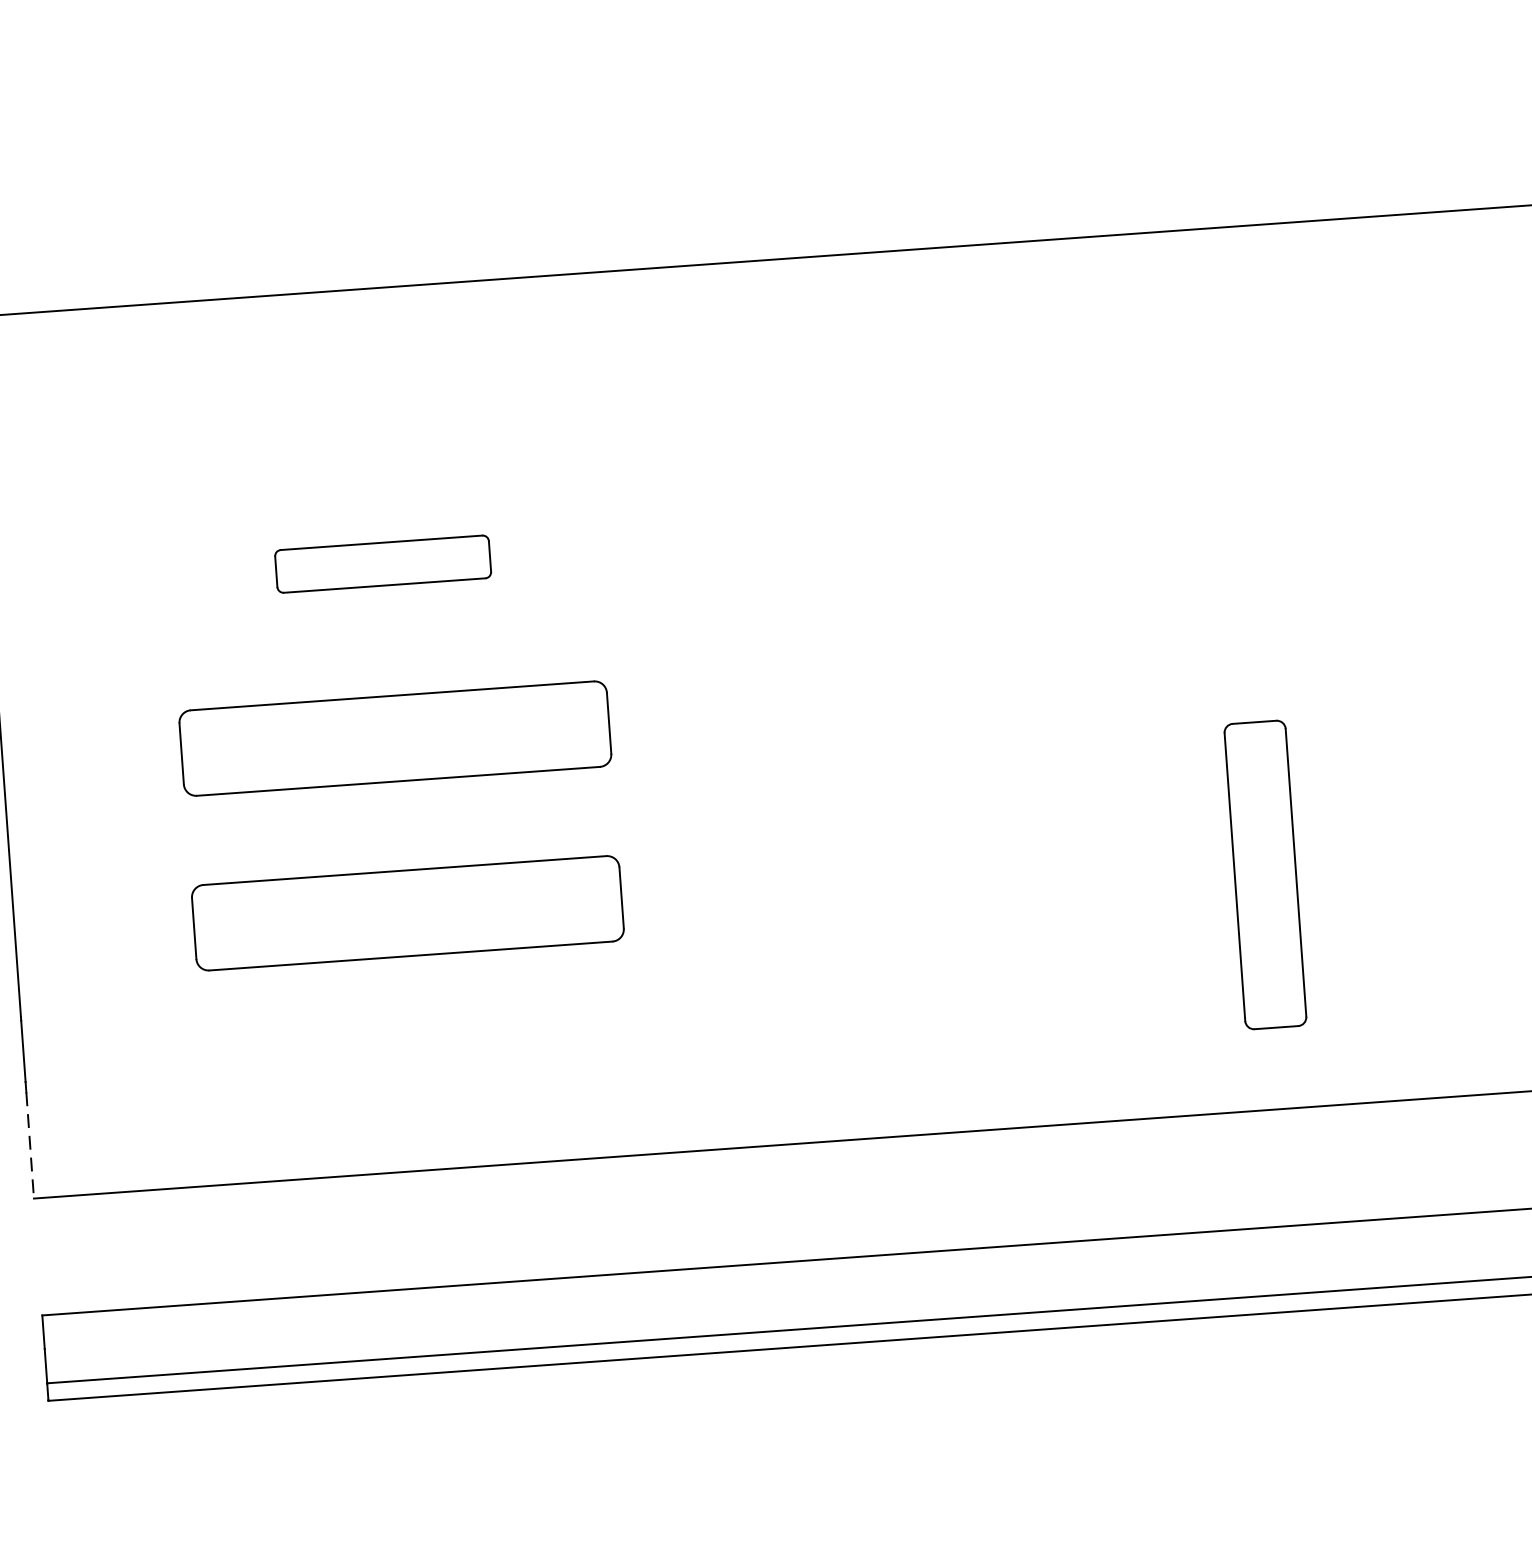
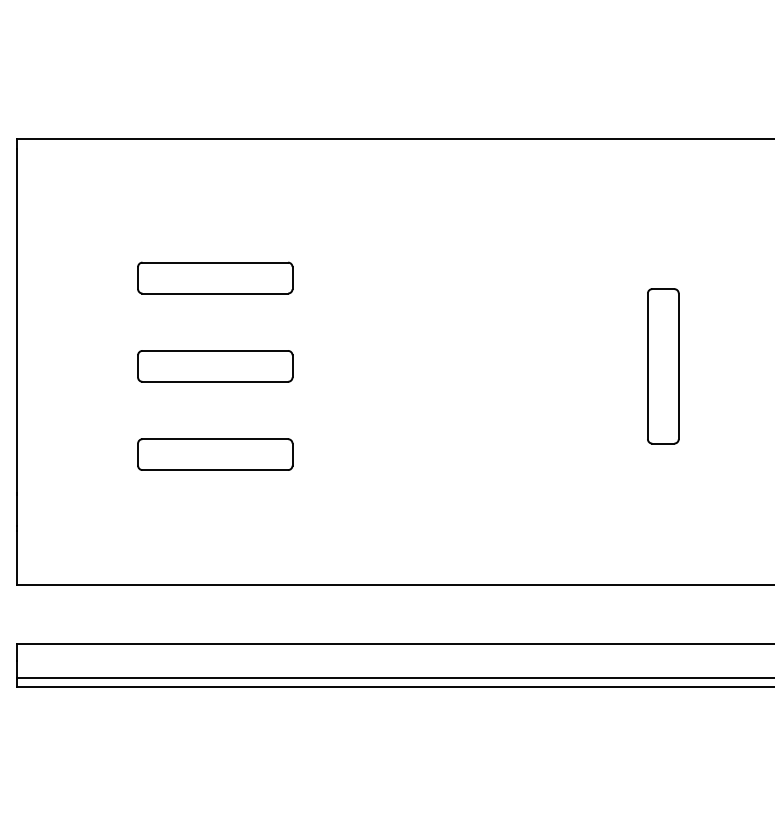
part: (383, 563) -> (215, 277), size x1.43
part: (395, 738) -> (215, 366), size x0.71
part: (1265, 875) -> (663, 366), moved
part: (408, 912) -> (215, 454), size x0.71
line: (29, 1144) -> (16, 557), dashed -> solid

